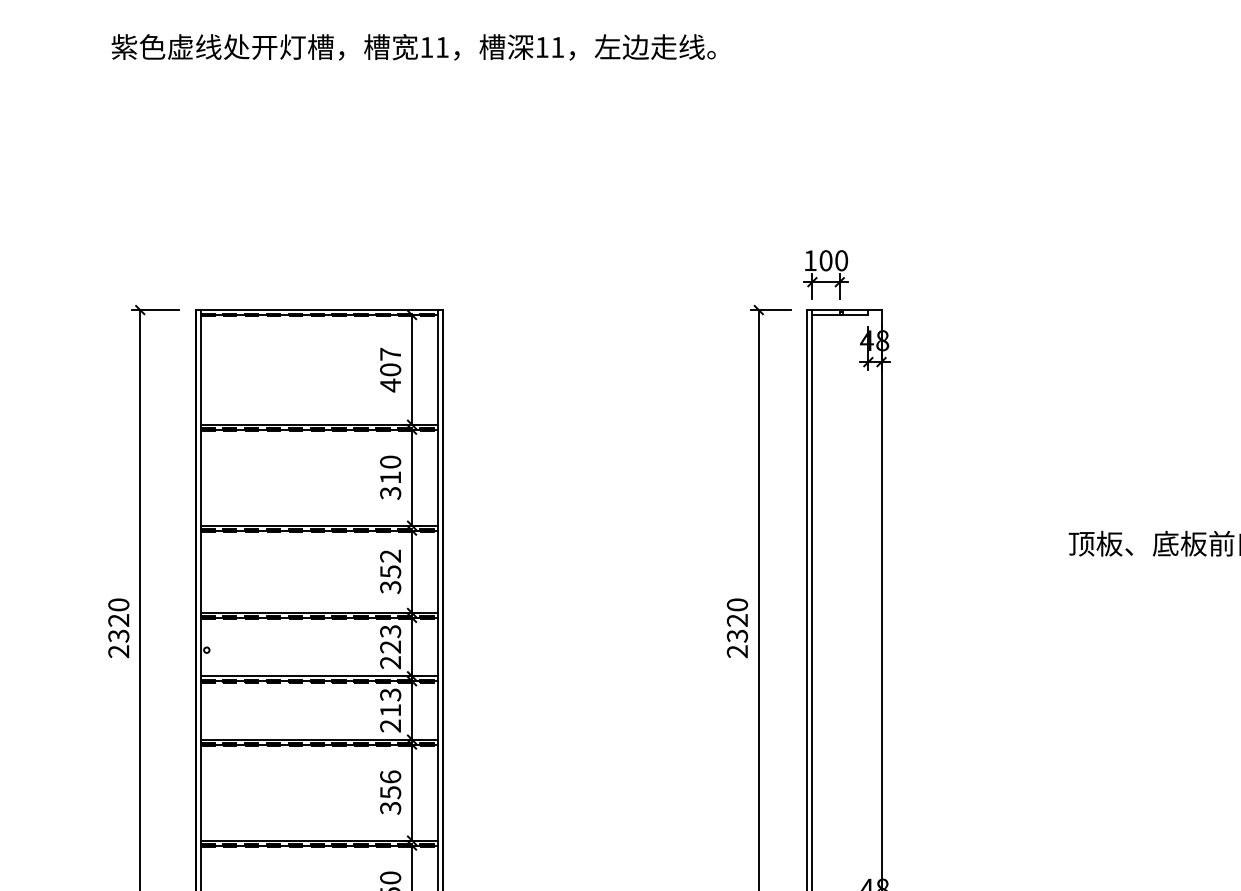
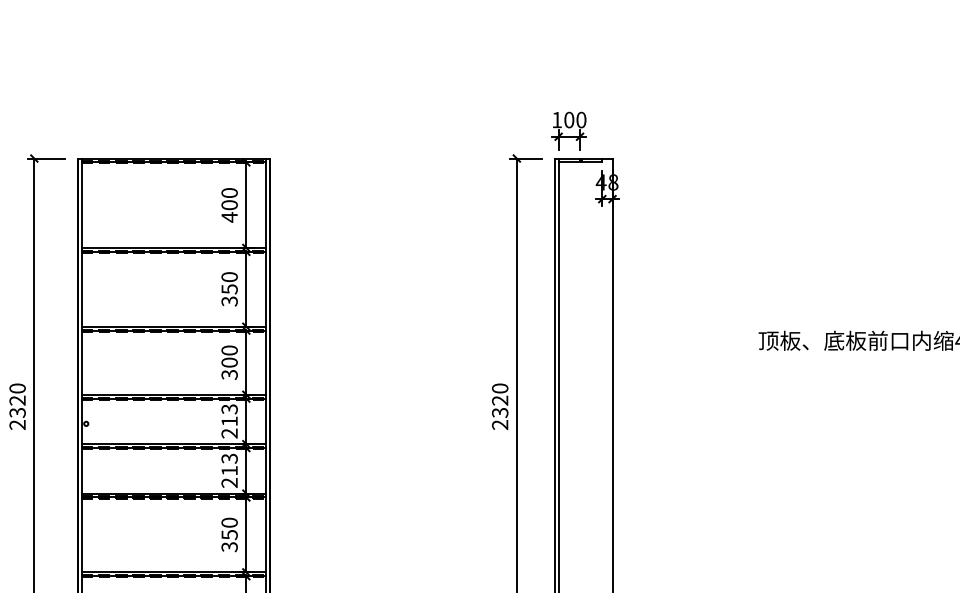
text: (390, 353) -> (229, 192), 407 -> 400
text: (390, 477) -> (229, 289), 310 -> 350
text: (390, 563) -> (229, 356), 352 -> 300
text: (390, 646) -> (229, 420), 223 -> 213
text: (390, 776) -> (229, 522), 356 -> 350

